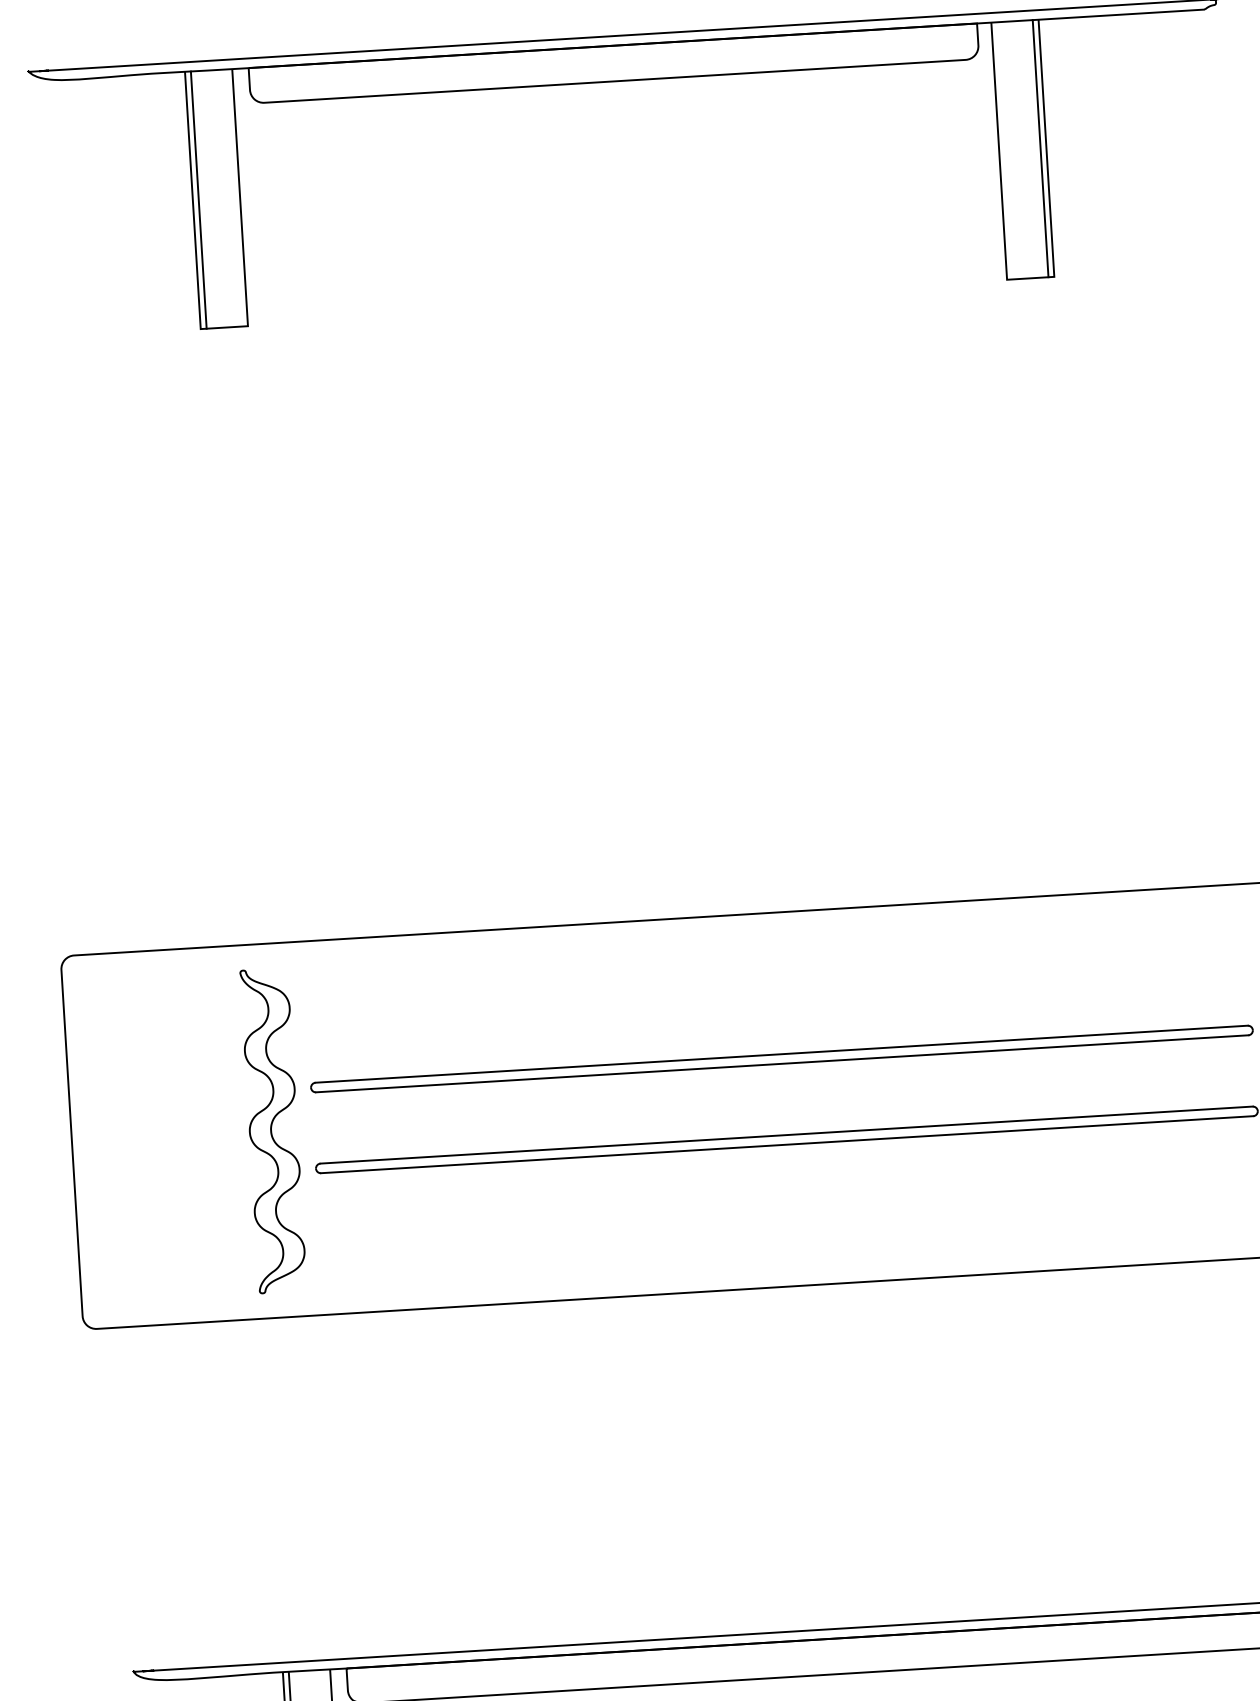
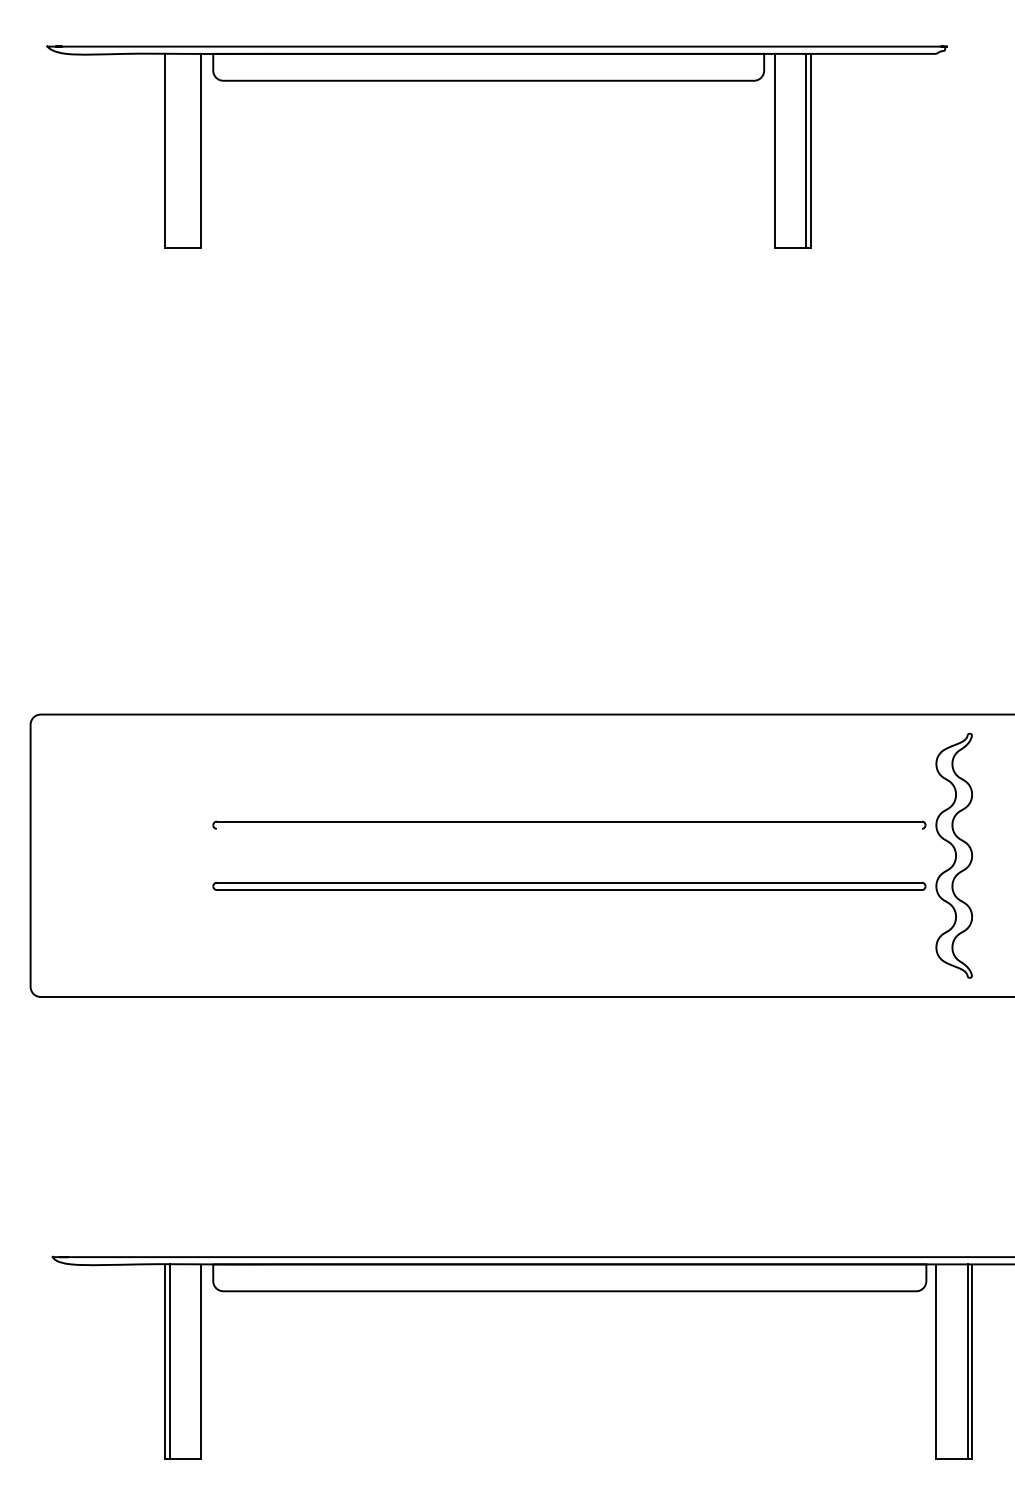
line: (198, 199) -> (169, 150), removed
line: (781, 1063) -> (568, 828), removed
part: (272, 1130) -> (182, 855), removed

